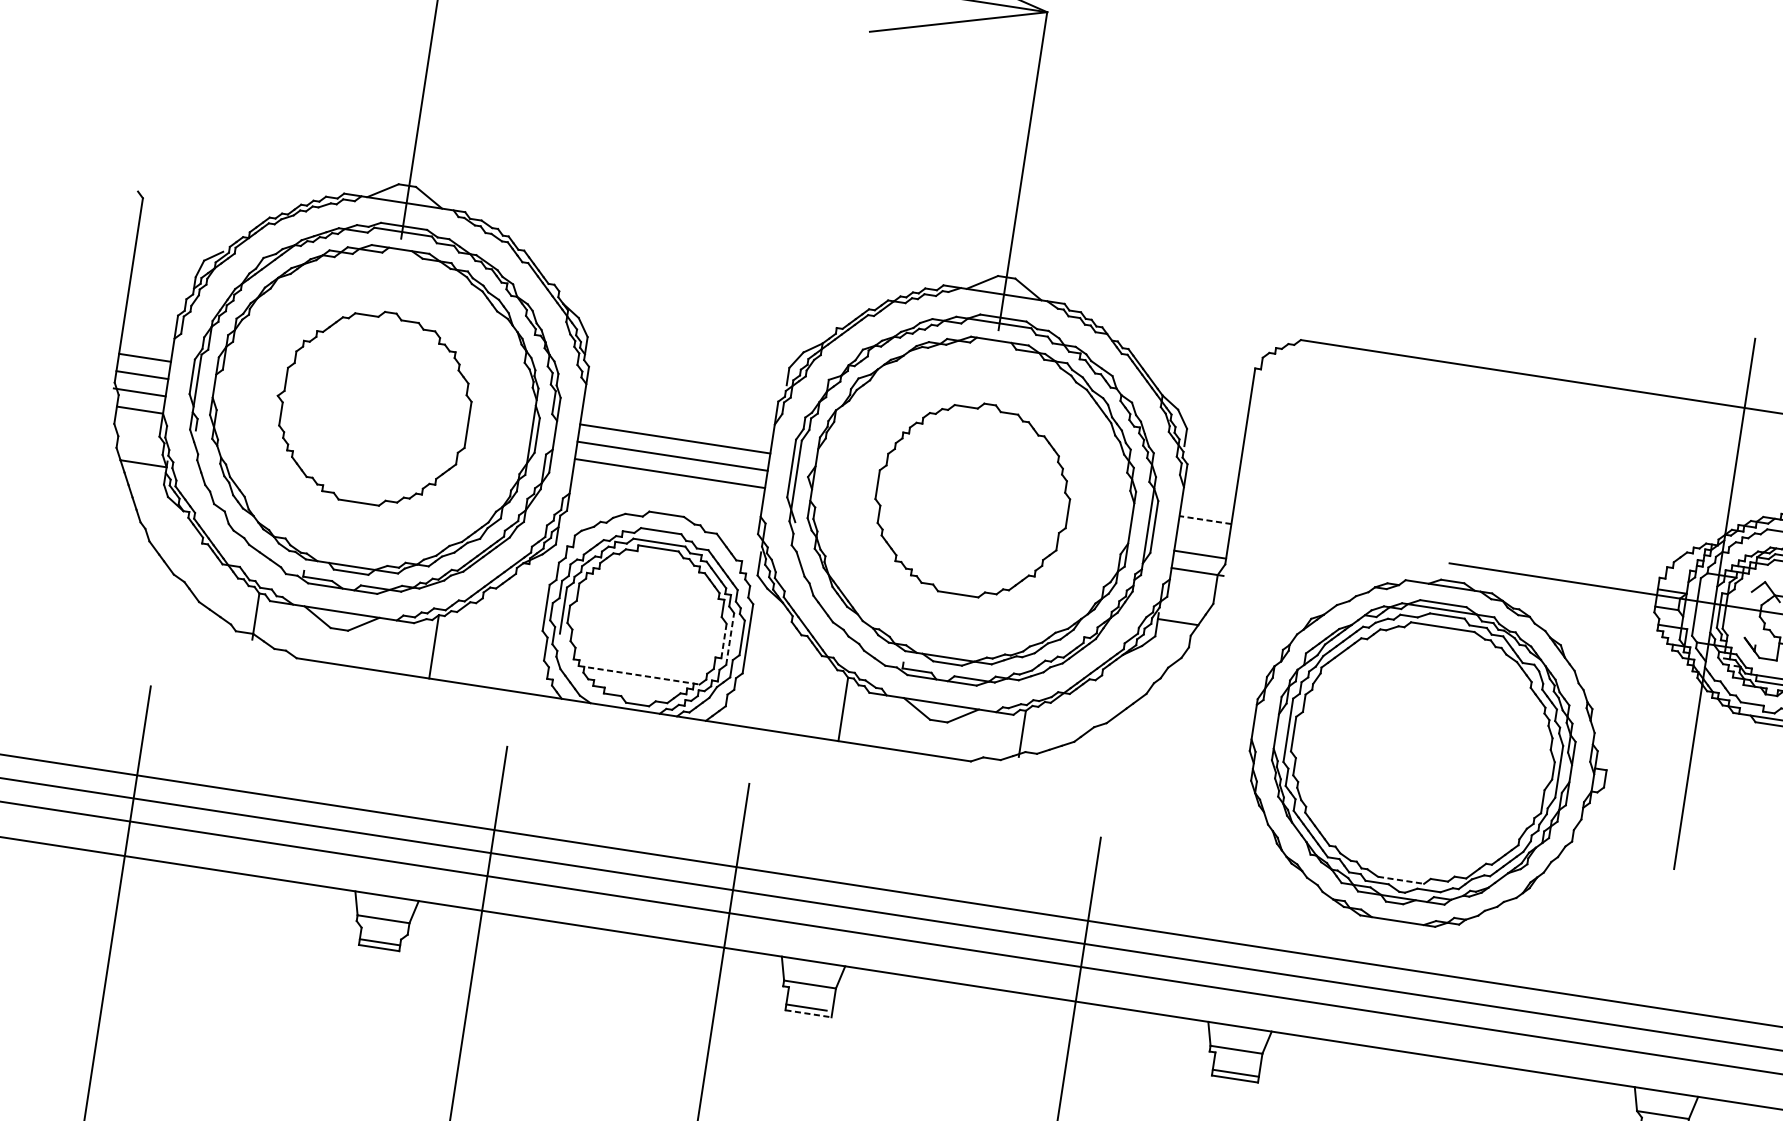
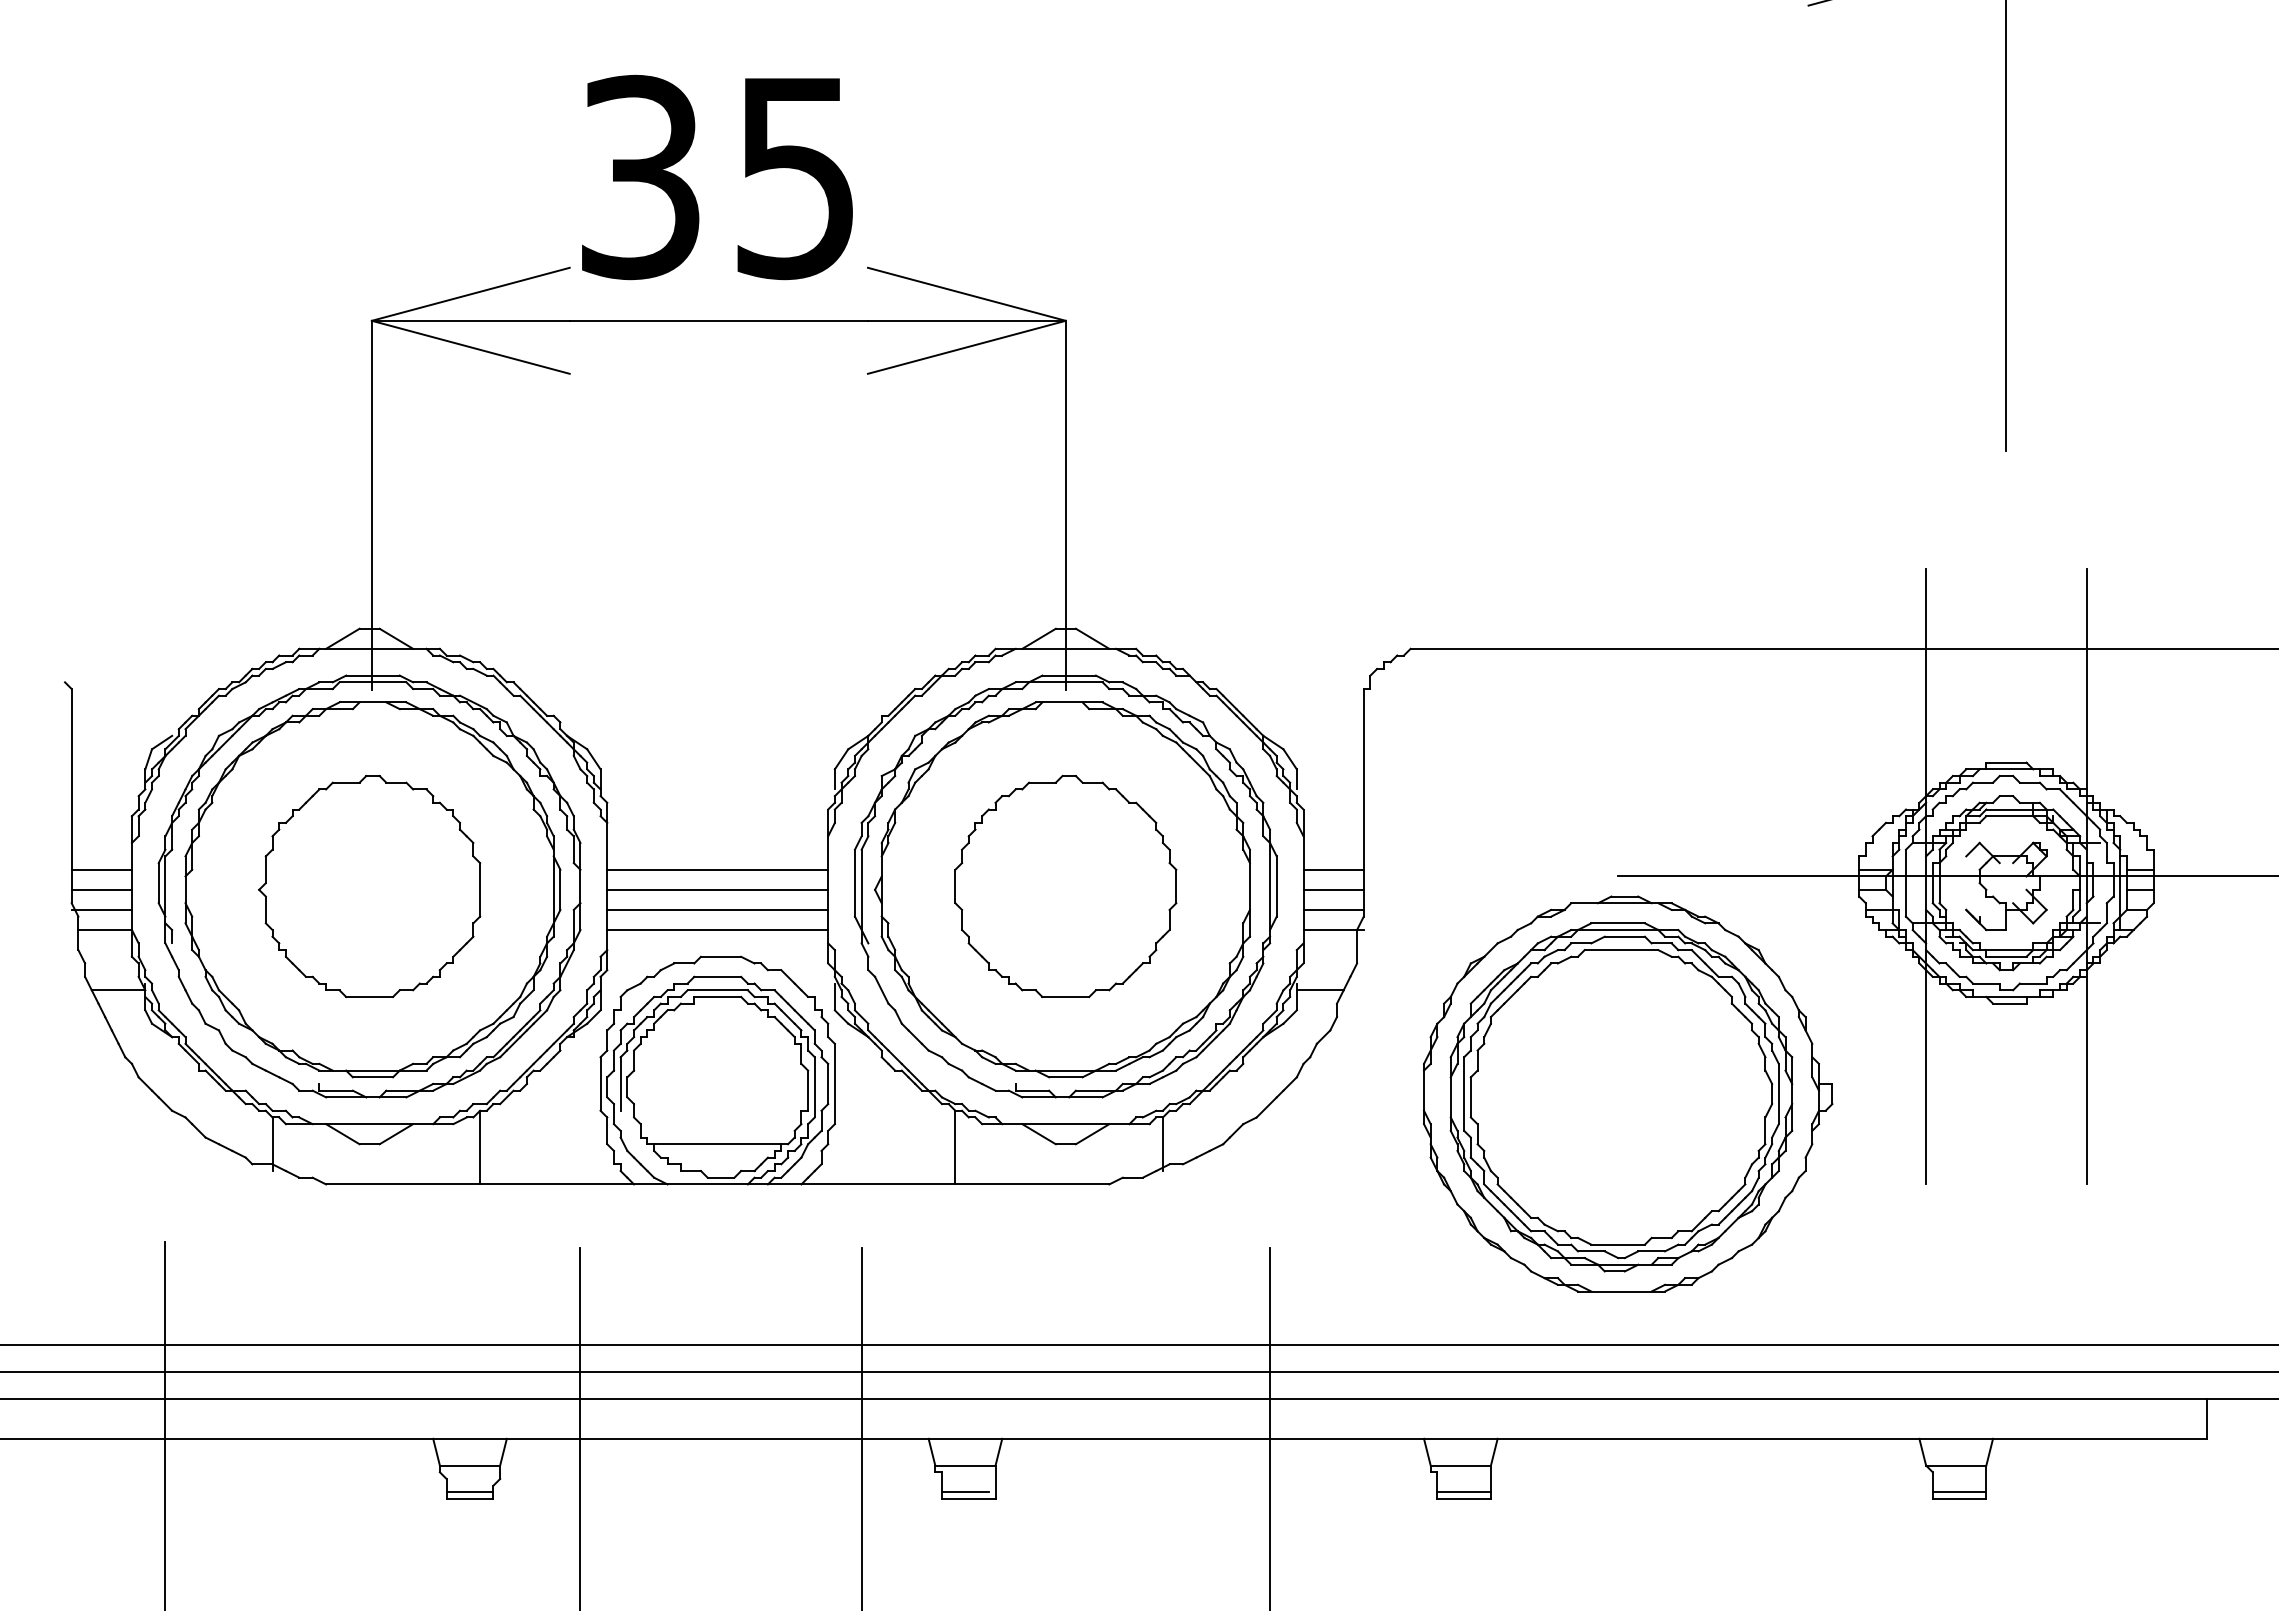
line: (667, 491) -> (717, 930), added
line: (1205, 519) -> (1333, 869), dashed -> solid
line: (1202, 537) -> (1333, 889), added
line: (730, 638) -> (814, 1086), dashed -> solid
line: (724, 640) -> (808, 1090), dashed -> solid
line: (639, 675) -> (718, 1144), dashed -> solid
line: (1401, 880) -> (1618, 1244), dashed -> solid
line: (808, 1014) -> (968, 1499), dashed -> solid

